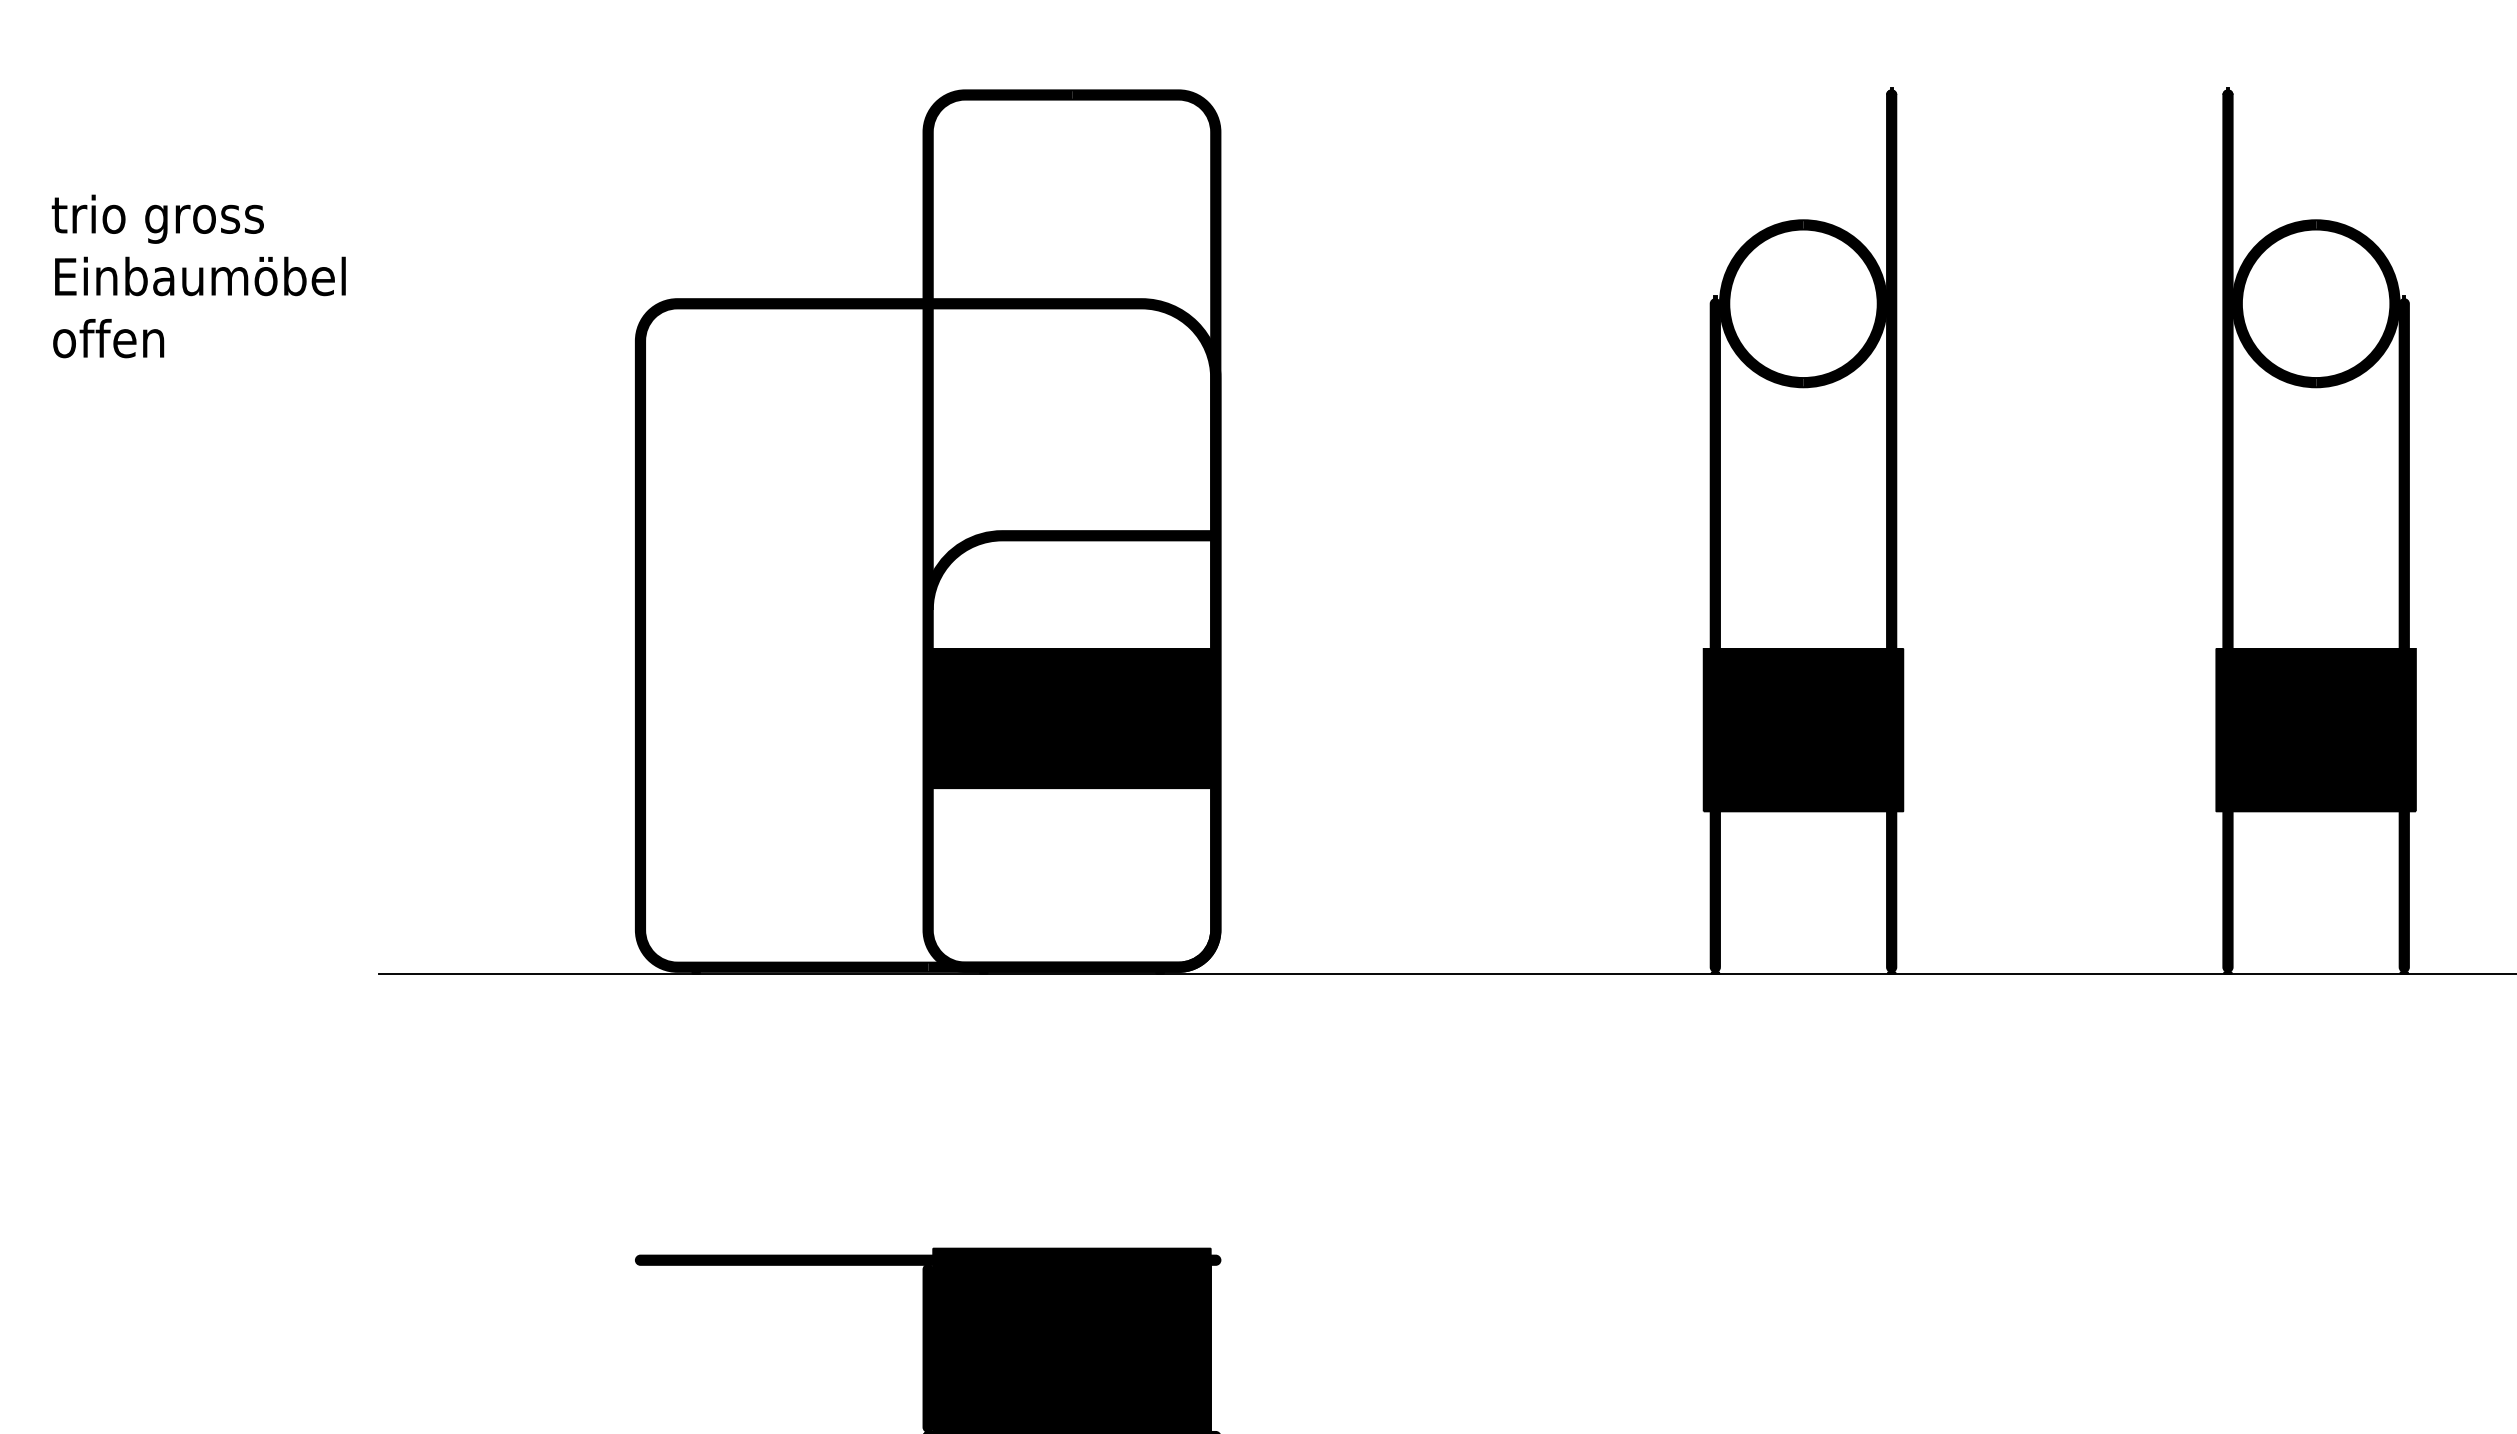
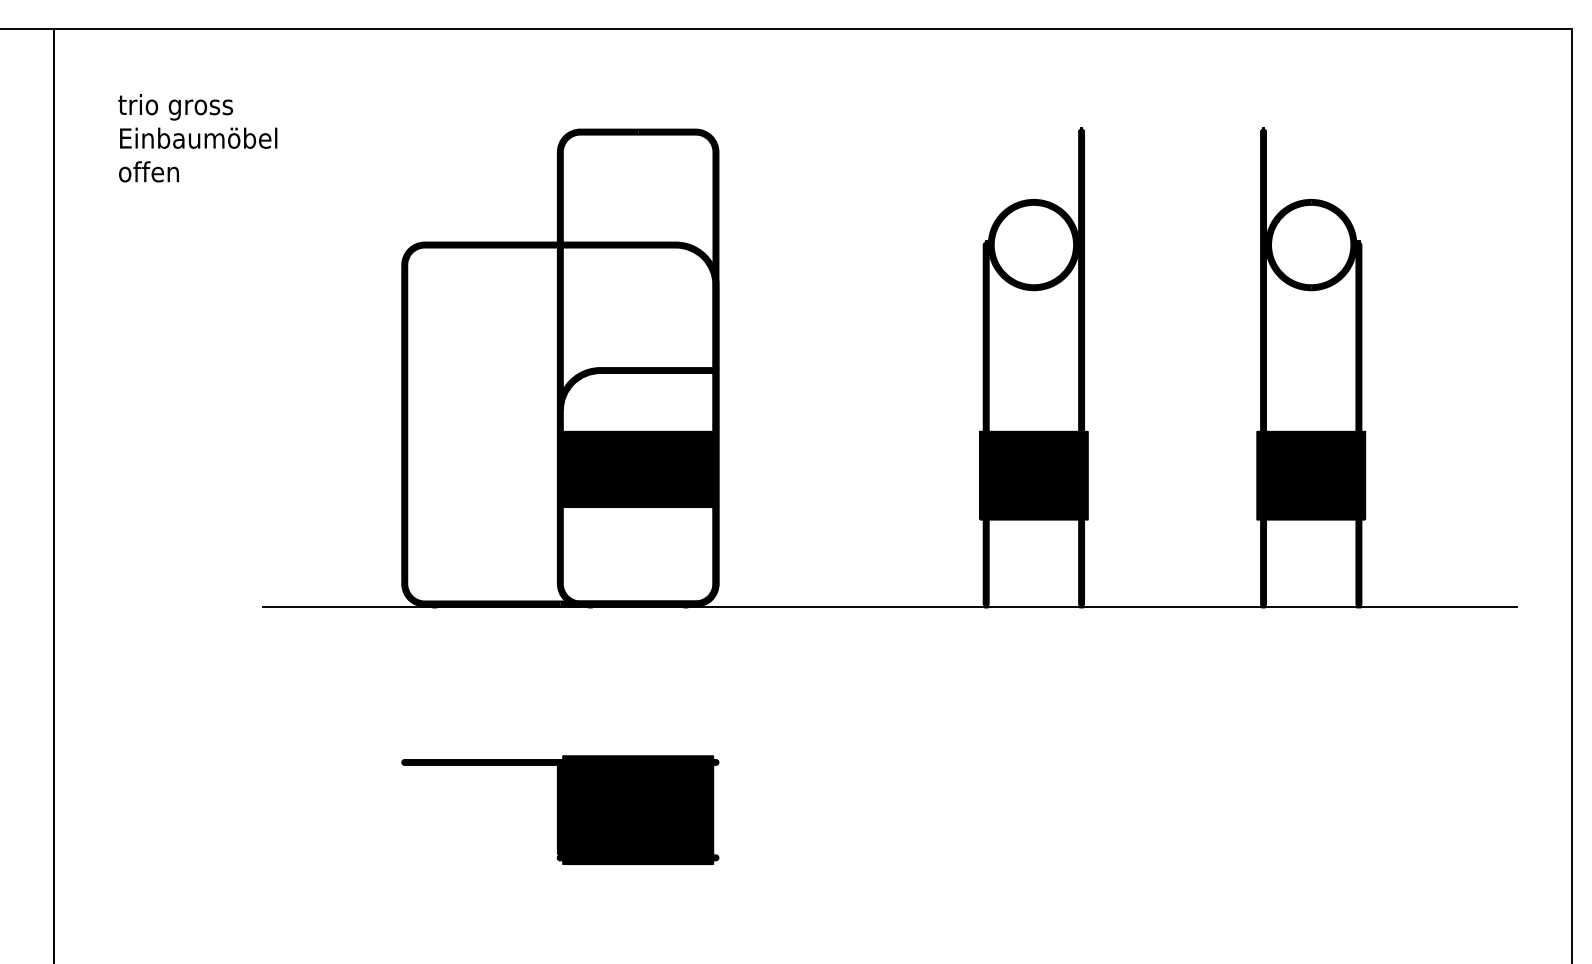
text: (198, 276) -> (197, 138), moved

